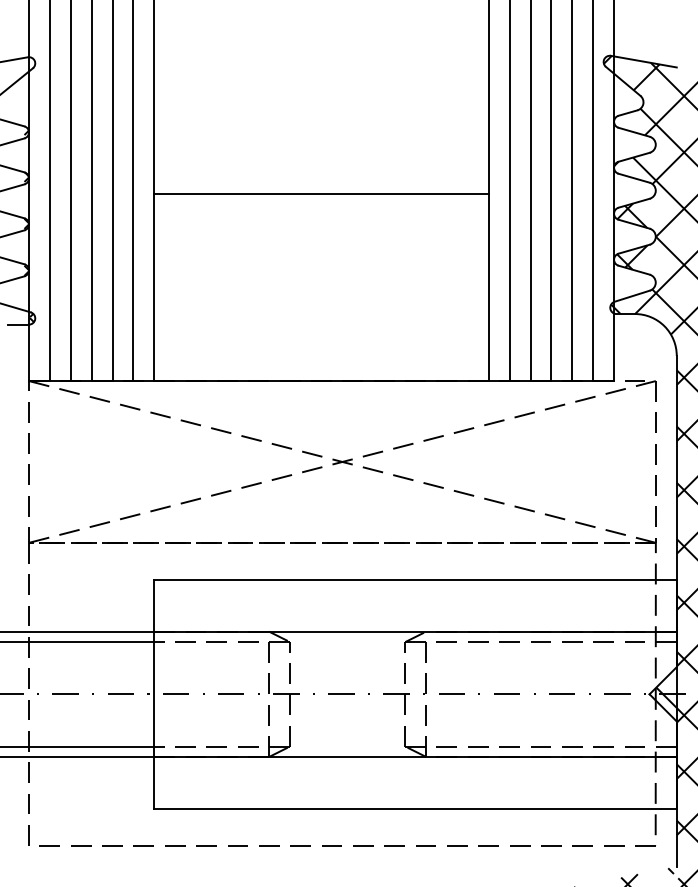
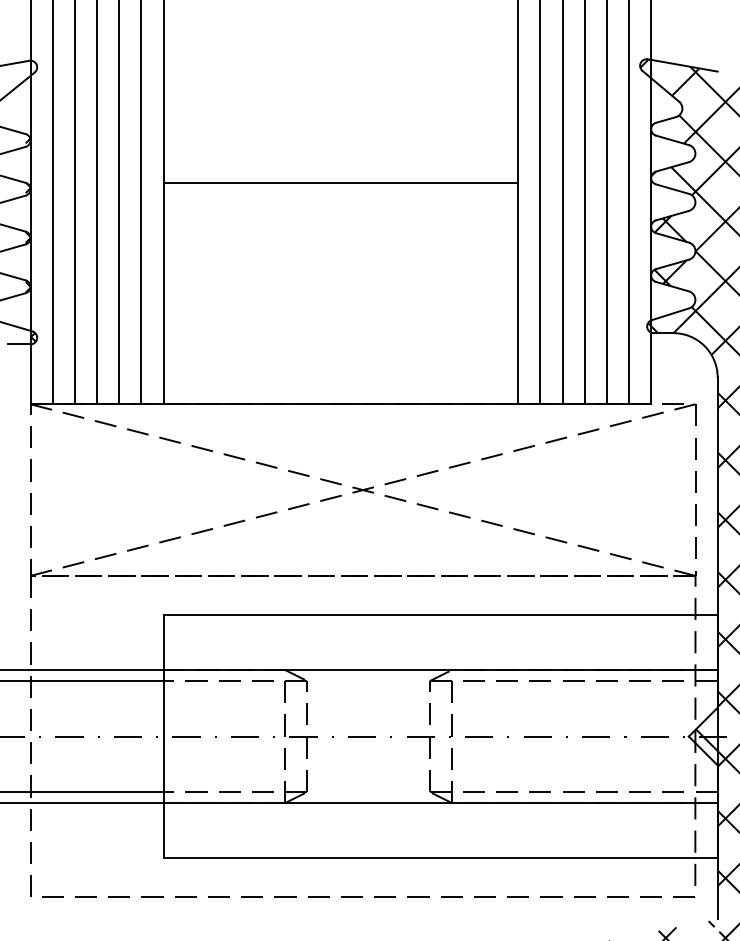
line: (321, 193) -> (340, 182), moved

